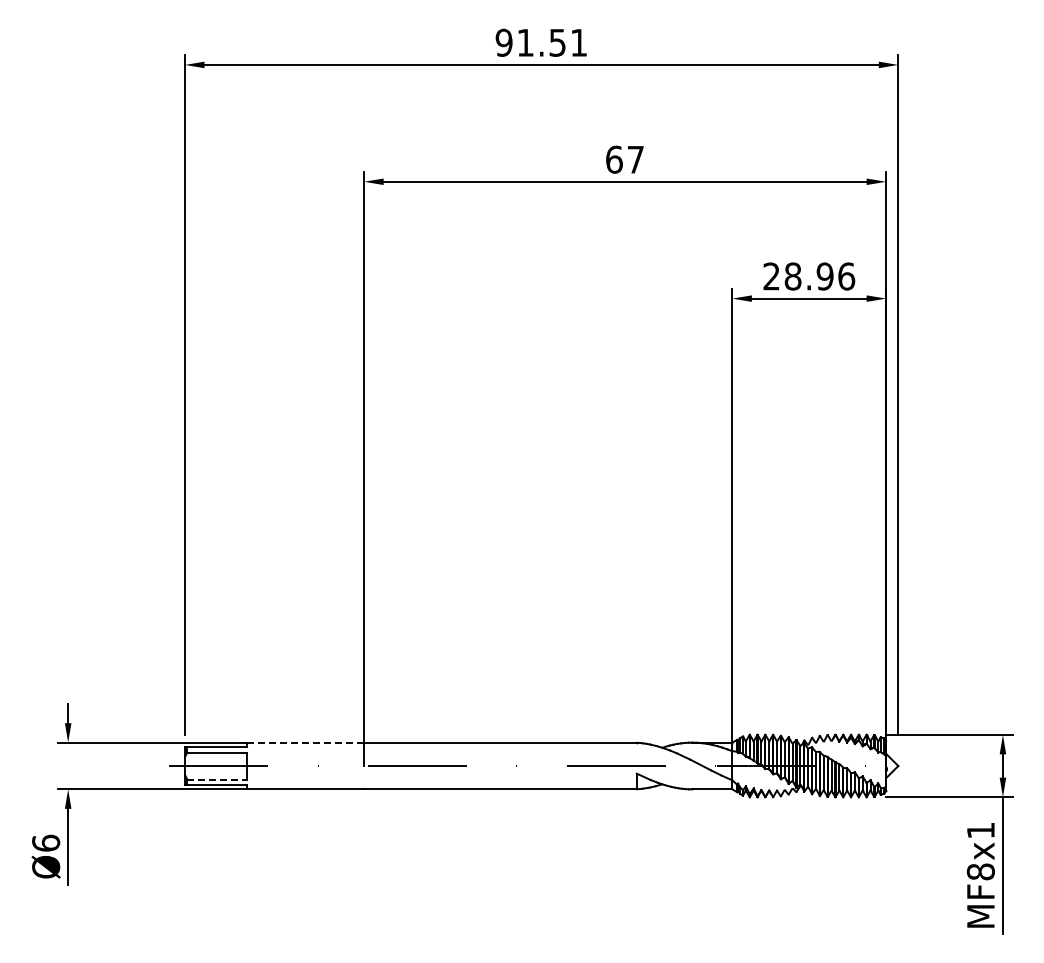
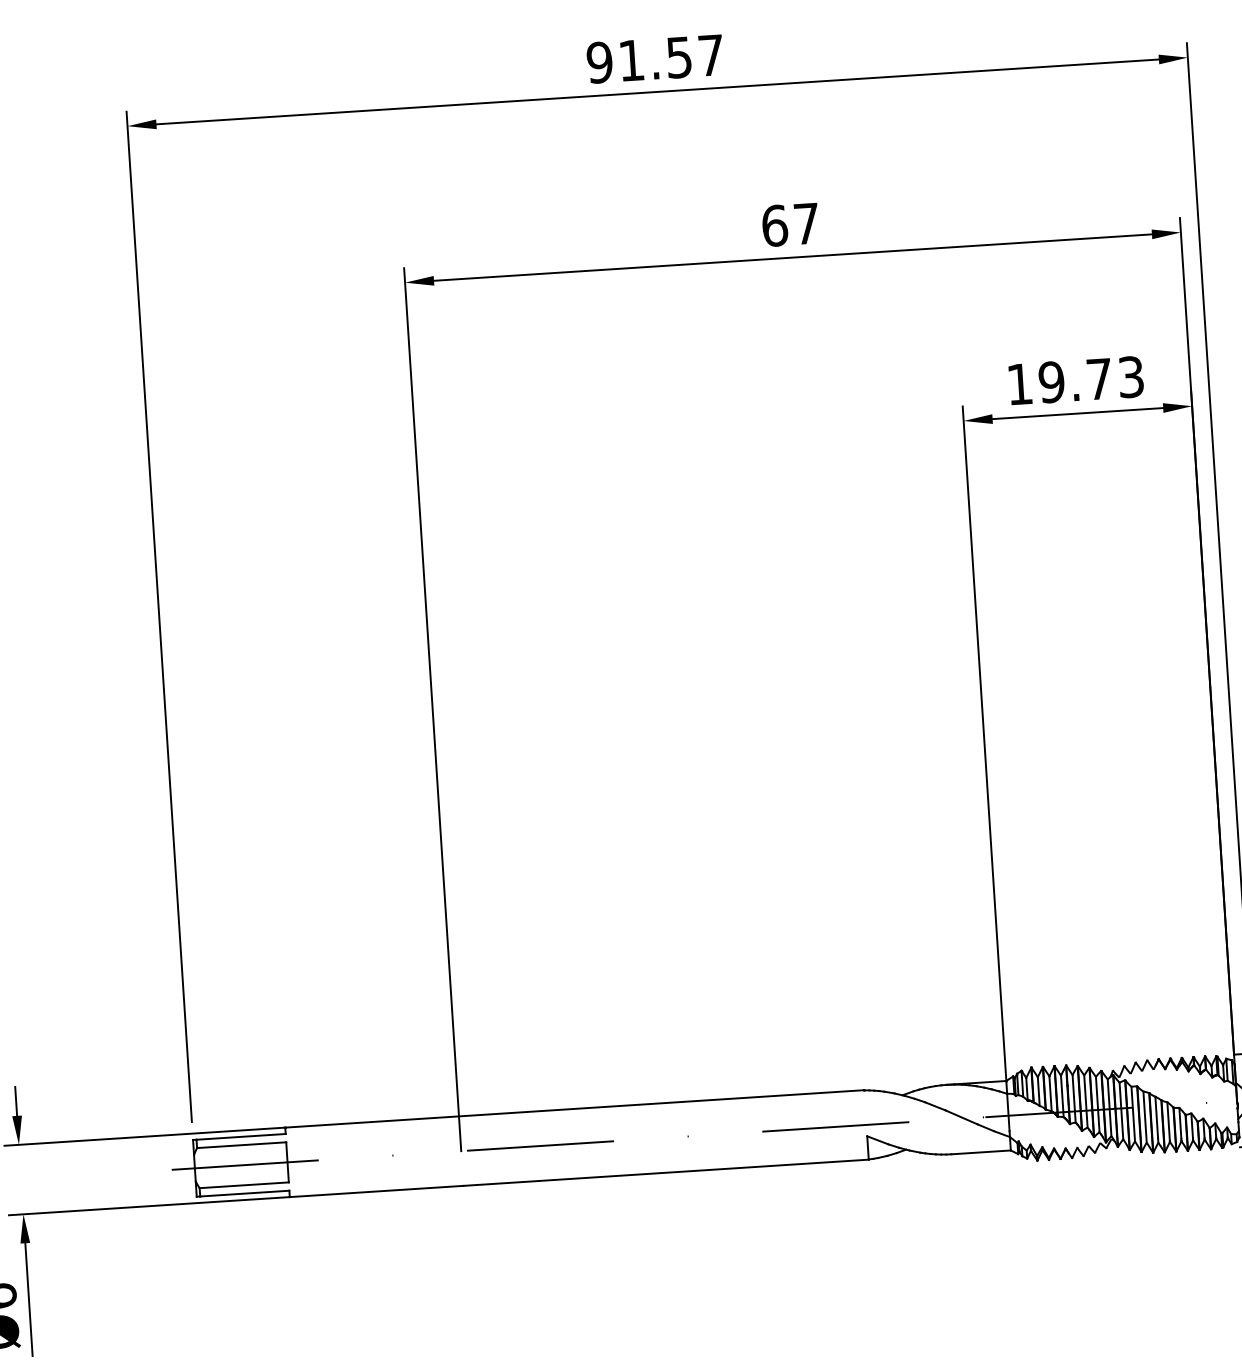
text: (578, 42) -> (710, 55), 91.51 -> 91.57
text: (809, 276) -> (1076, 380), 28.96 -> 19.73
line: (305, 742) -> (371, 1121), dashed -> solid
line: (217, 779) -> (244, 1185), dashed -> solid

